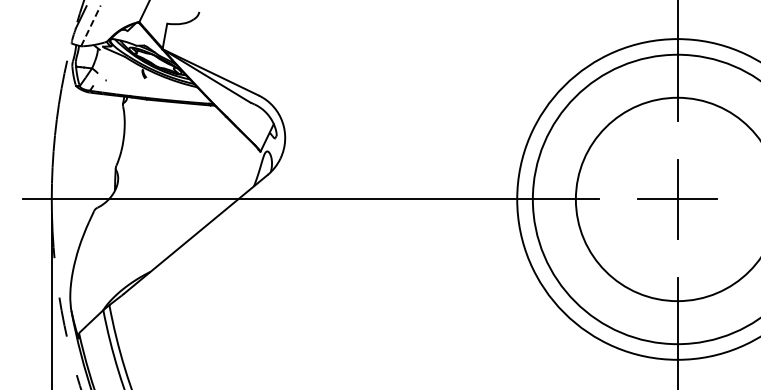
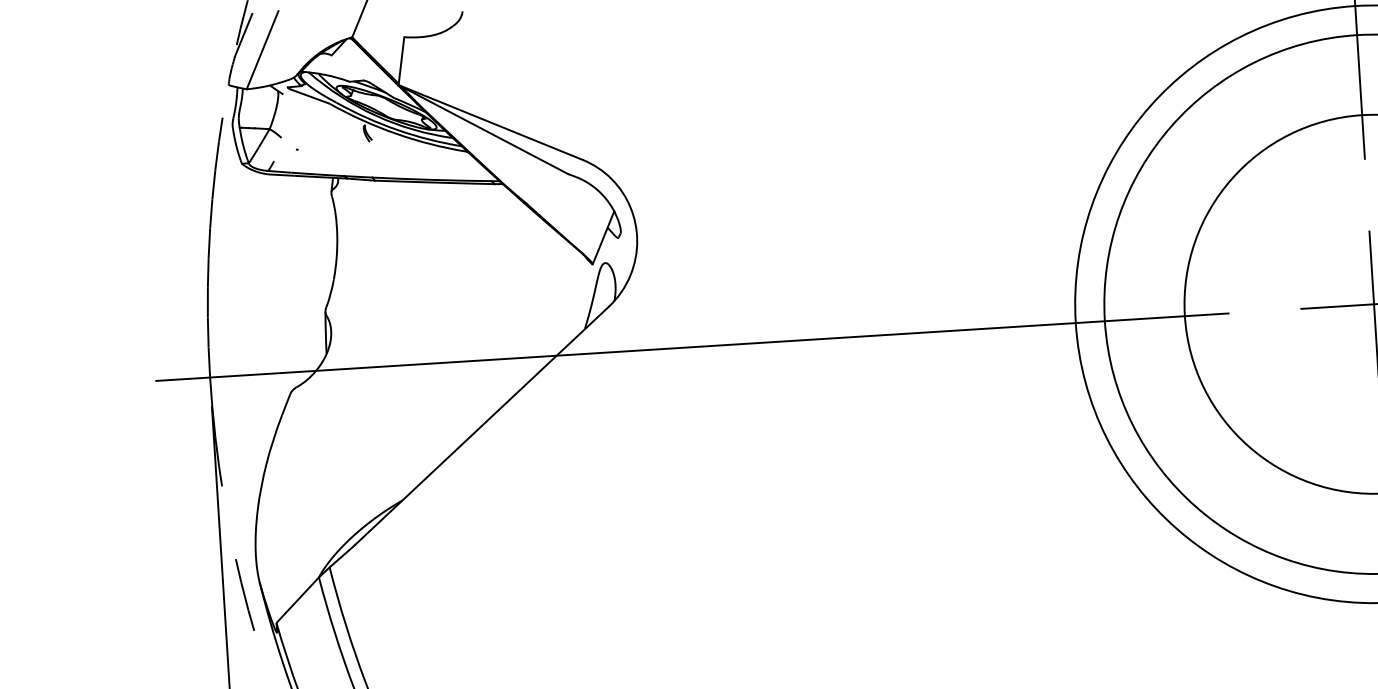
line: (90, 25) -> (261, 49), dashed -> solid

